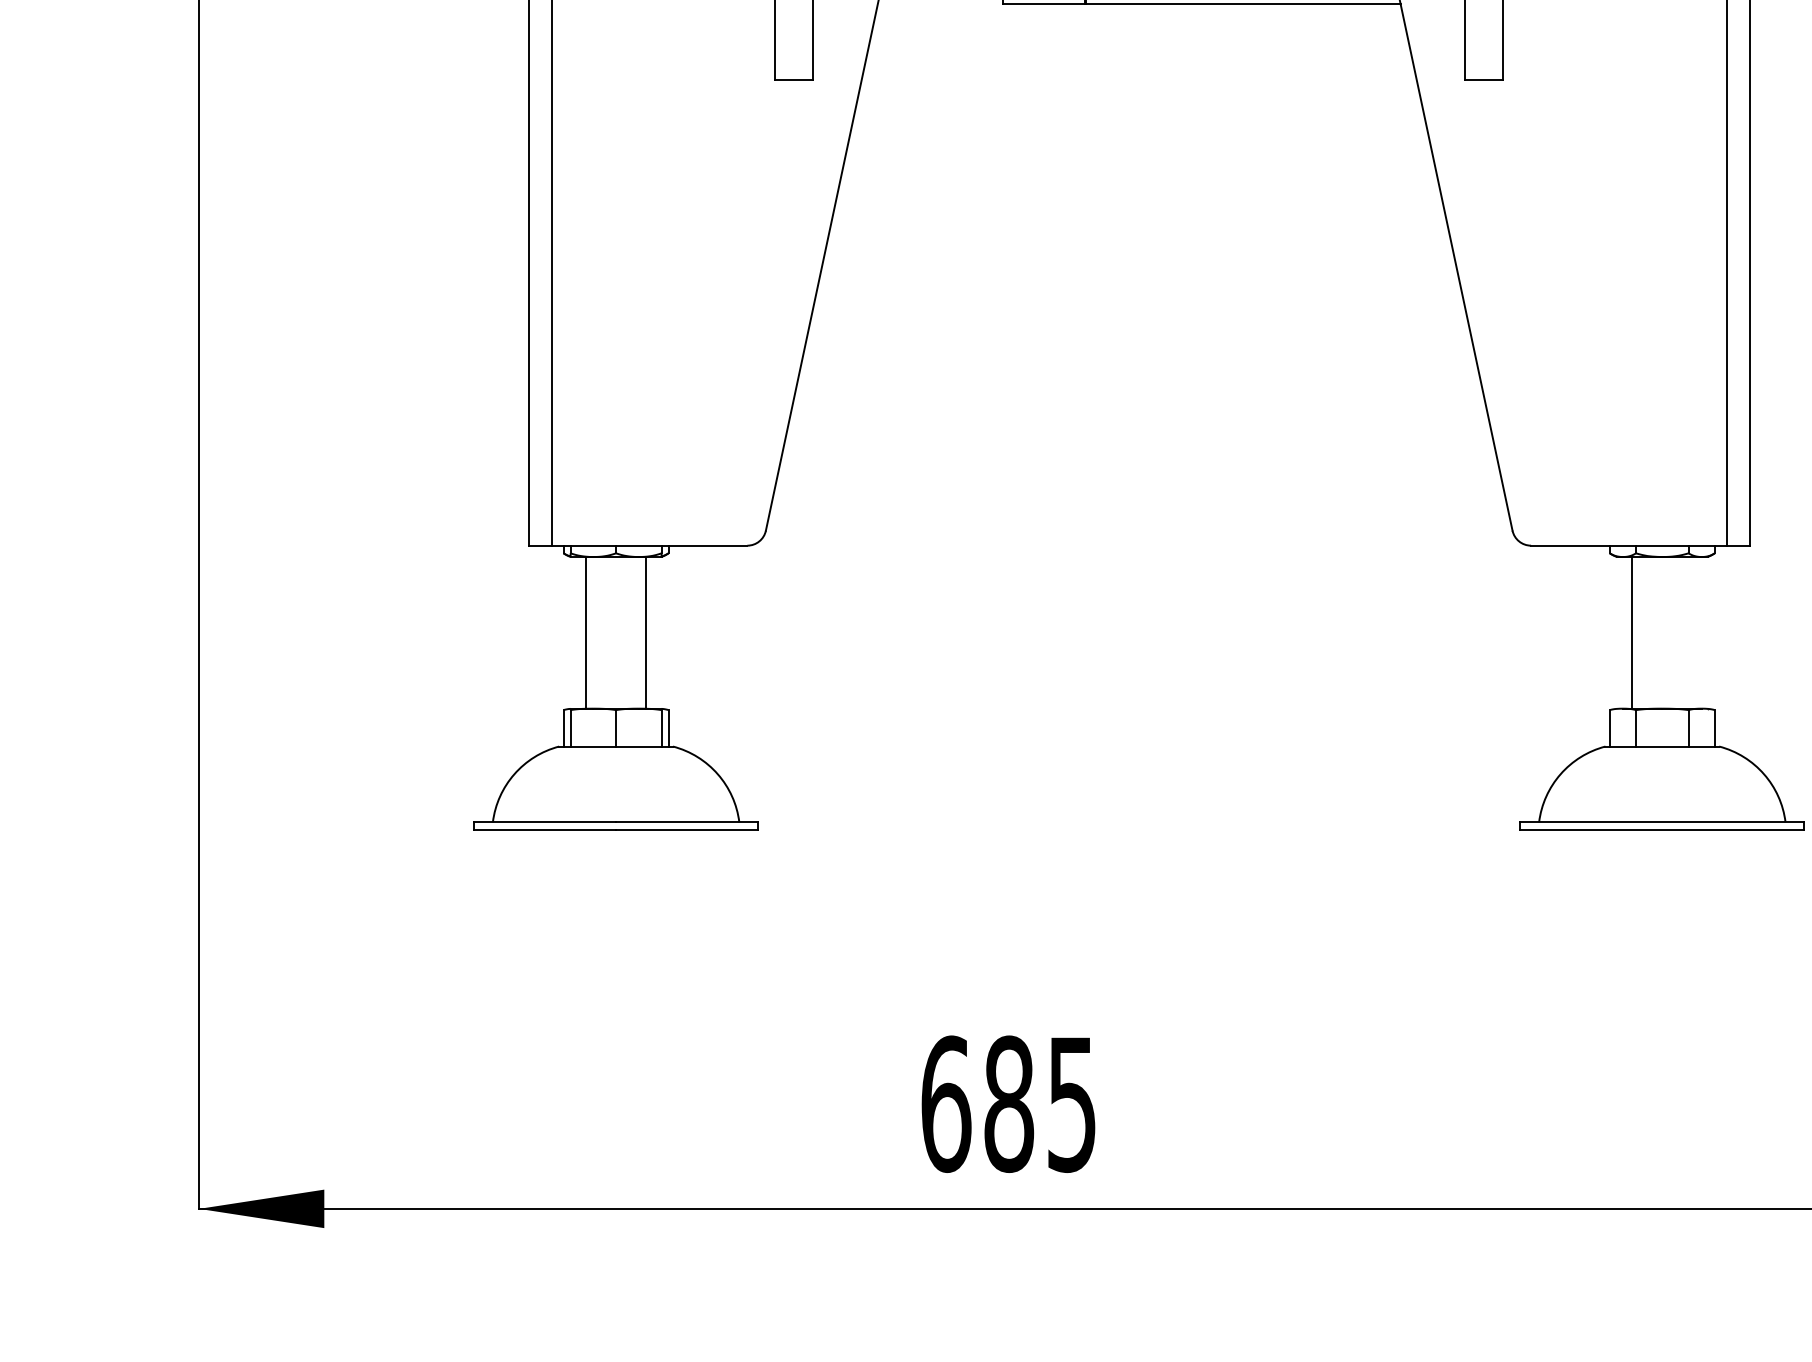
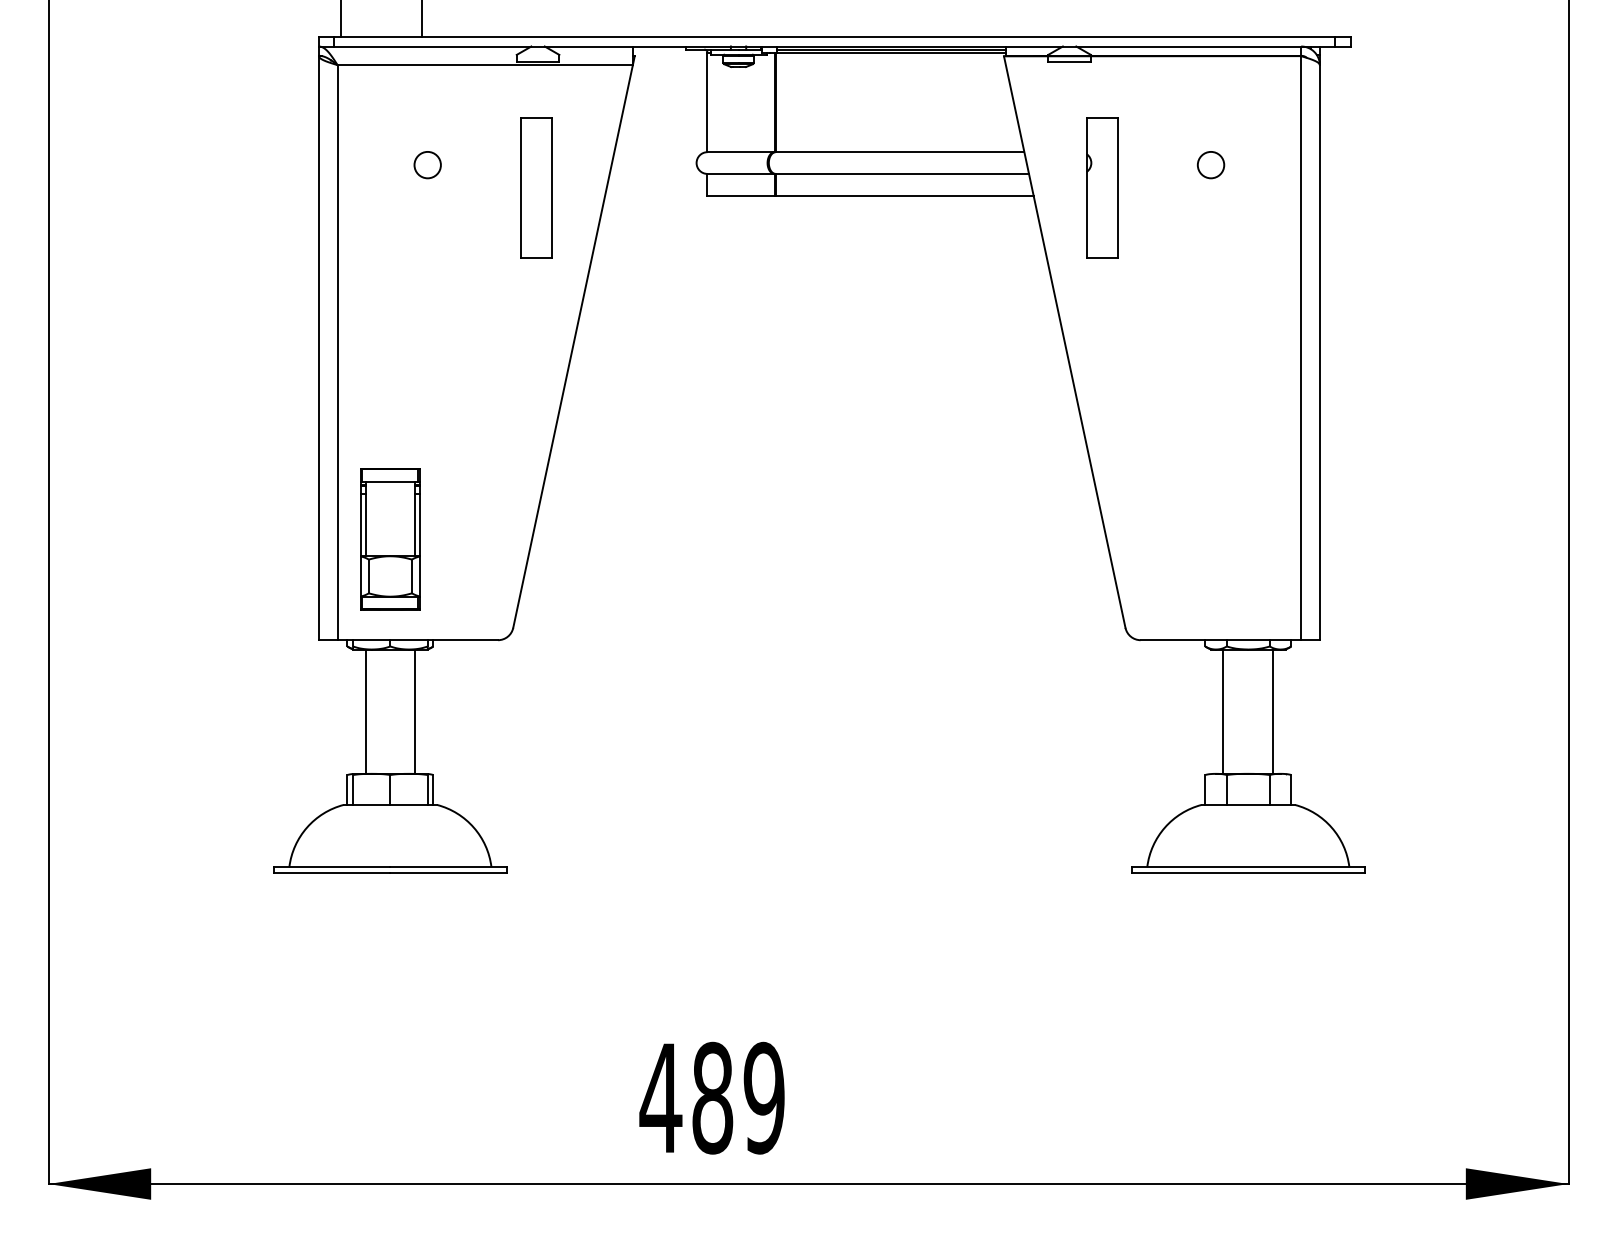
part: (616, 422) -> (390, 539), added
line: (1693, 632) -> (1273, 711), added
text: (1007, 1103) -> (711, 1097), 685 -> 489

